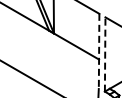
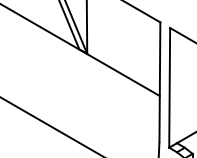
line: (99, 51) -> (160, 83), dashed -> solid
line: (105, 54) -> (170, 87), dashed -> solid

